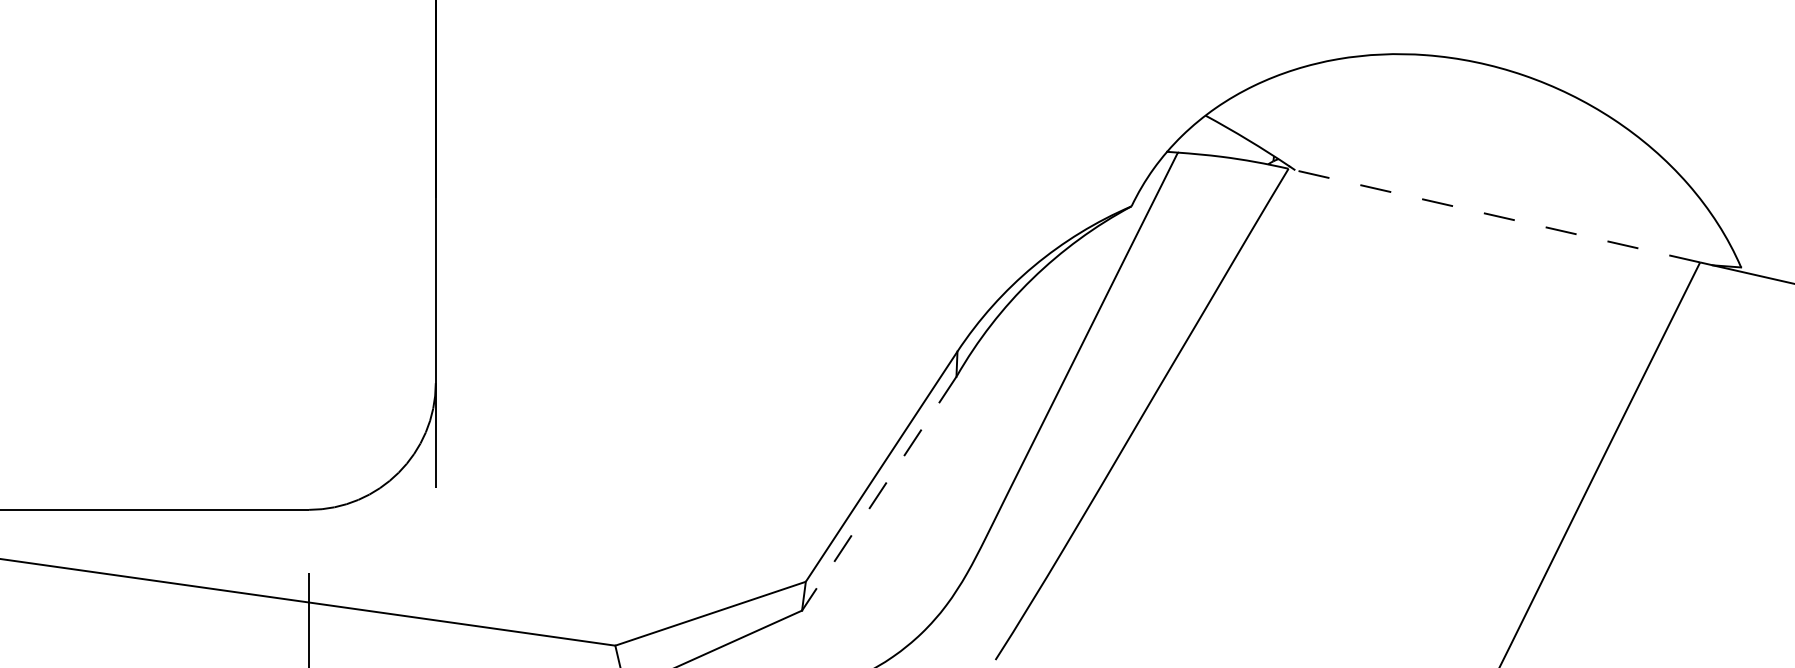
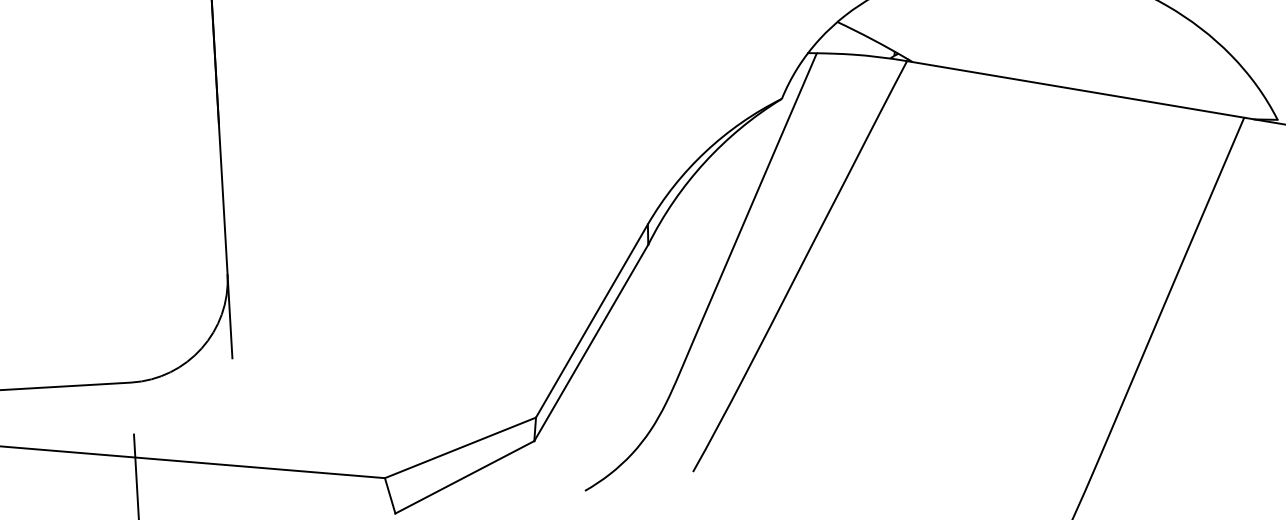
line: (1493, 215) -> (1074, 89), dashed -> solid
line: (879, 494) -> (591, 343), dashed -> solid

